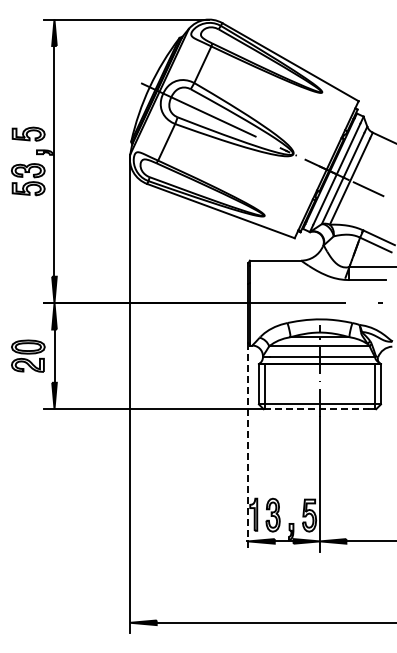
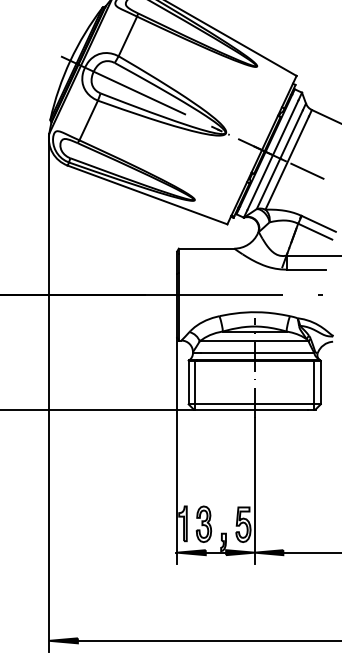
line: (316, 409) -> (250, 409), dashed -> solid
line: (248, 447) -> (177, 450), dashed -> solid

